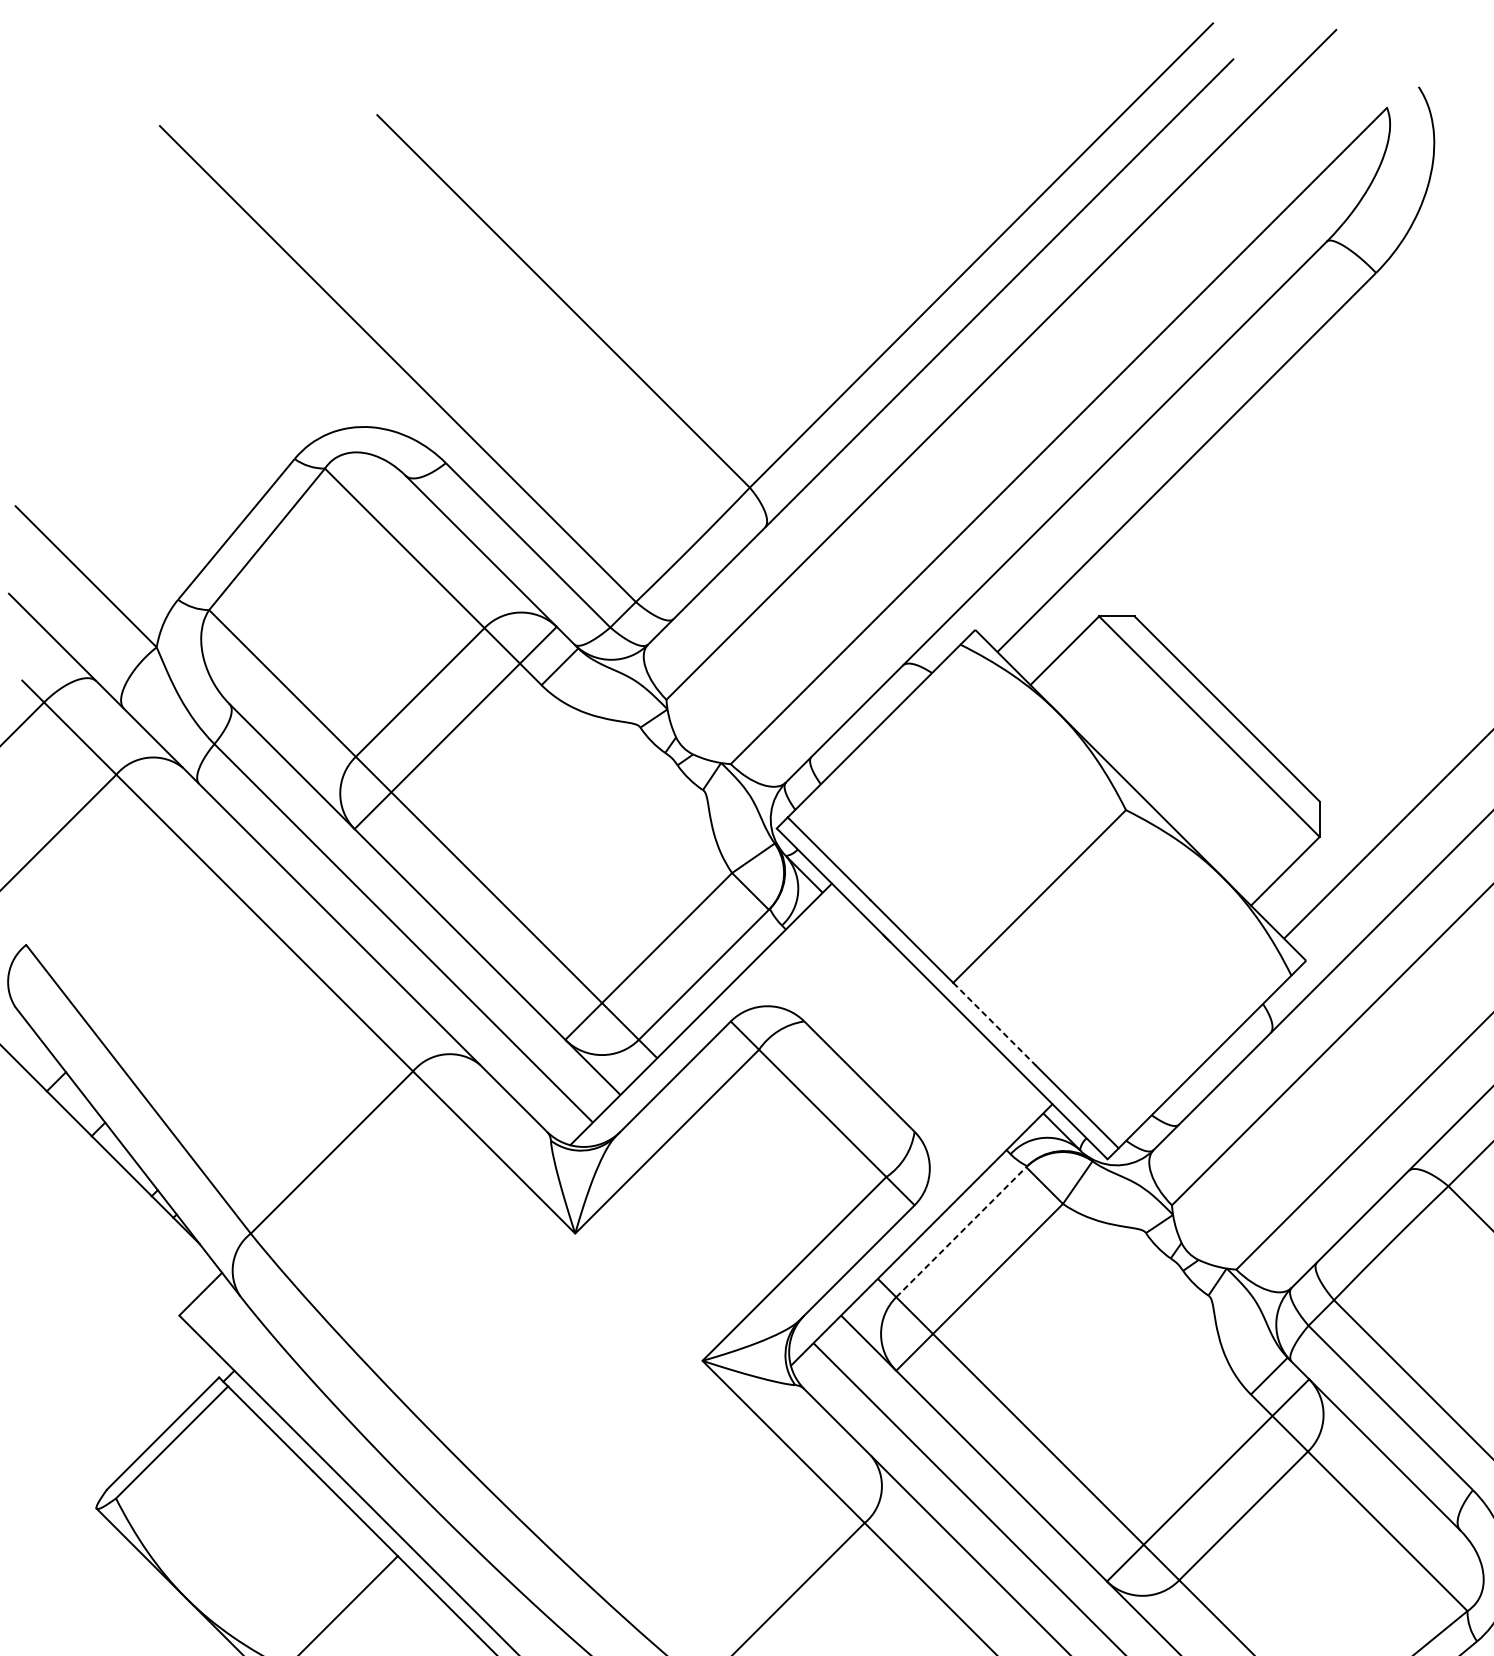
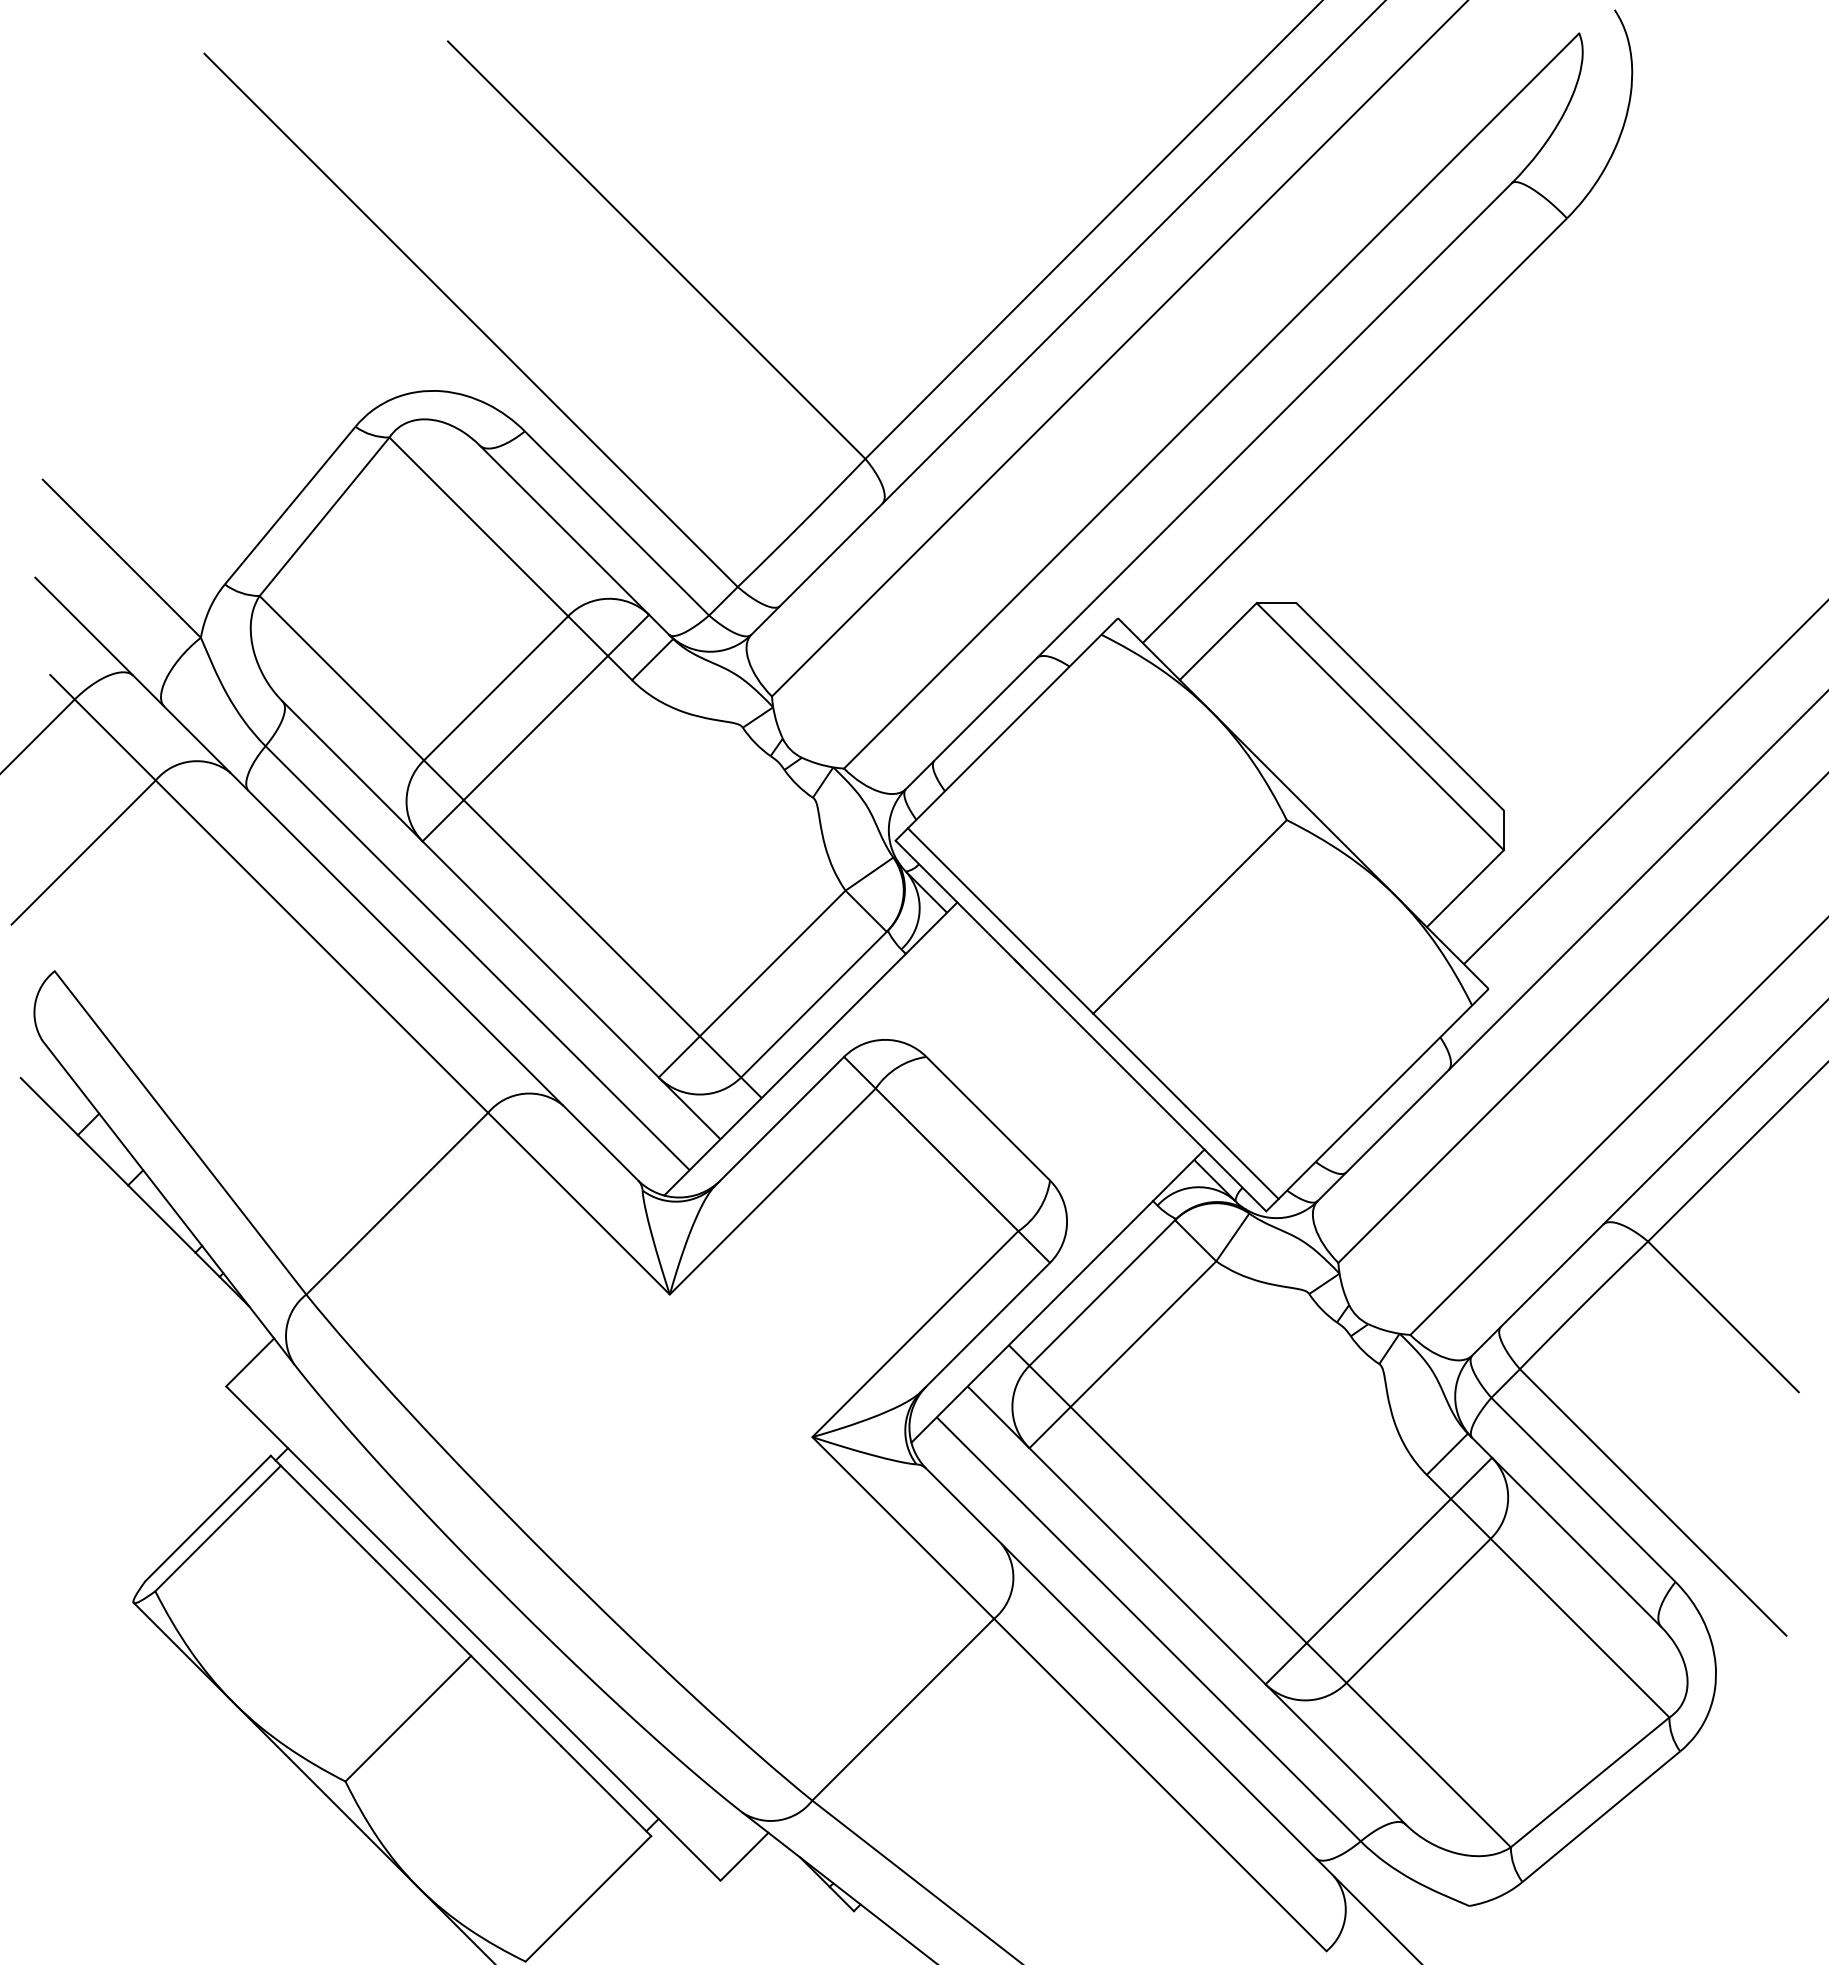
line: (994, 1024) -> (1139, 1060), dashed -> solid
line: (961, 1232) -> (1102, 1293), dashed -> solid

